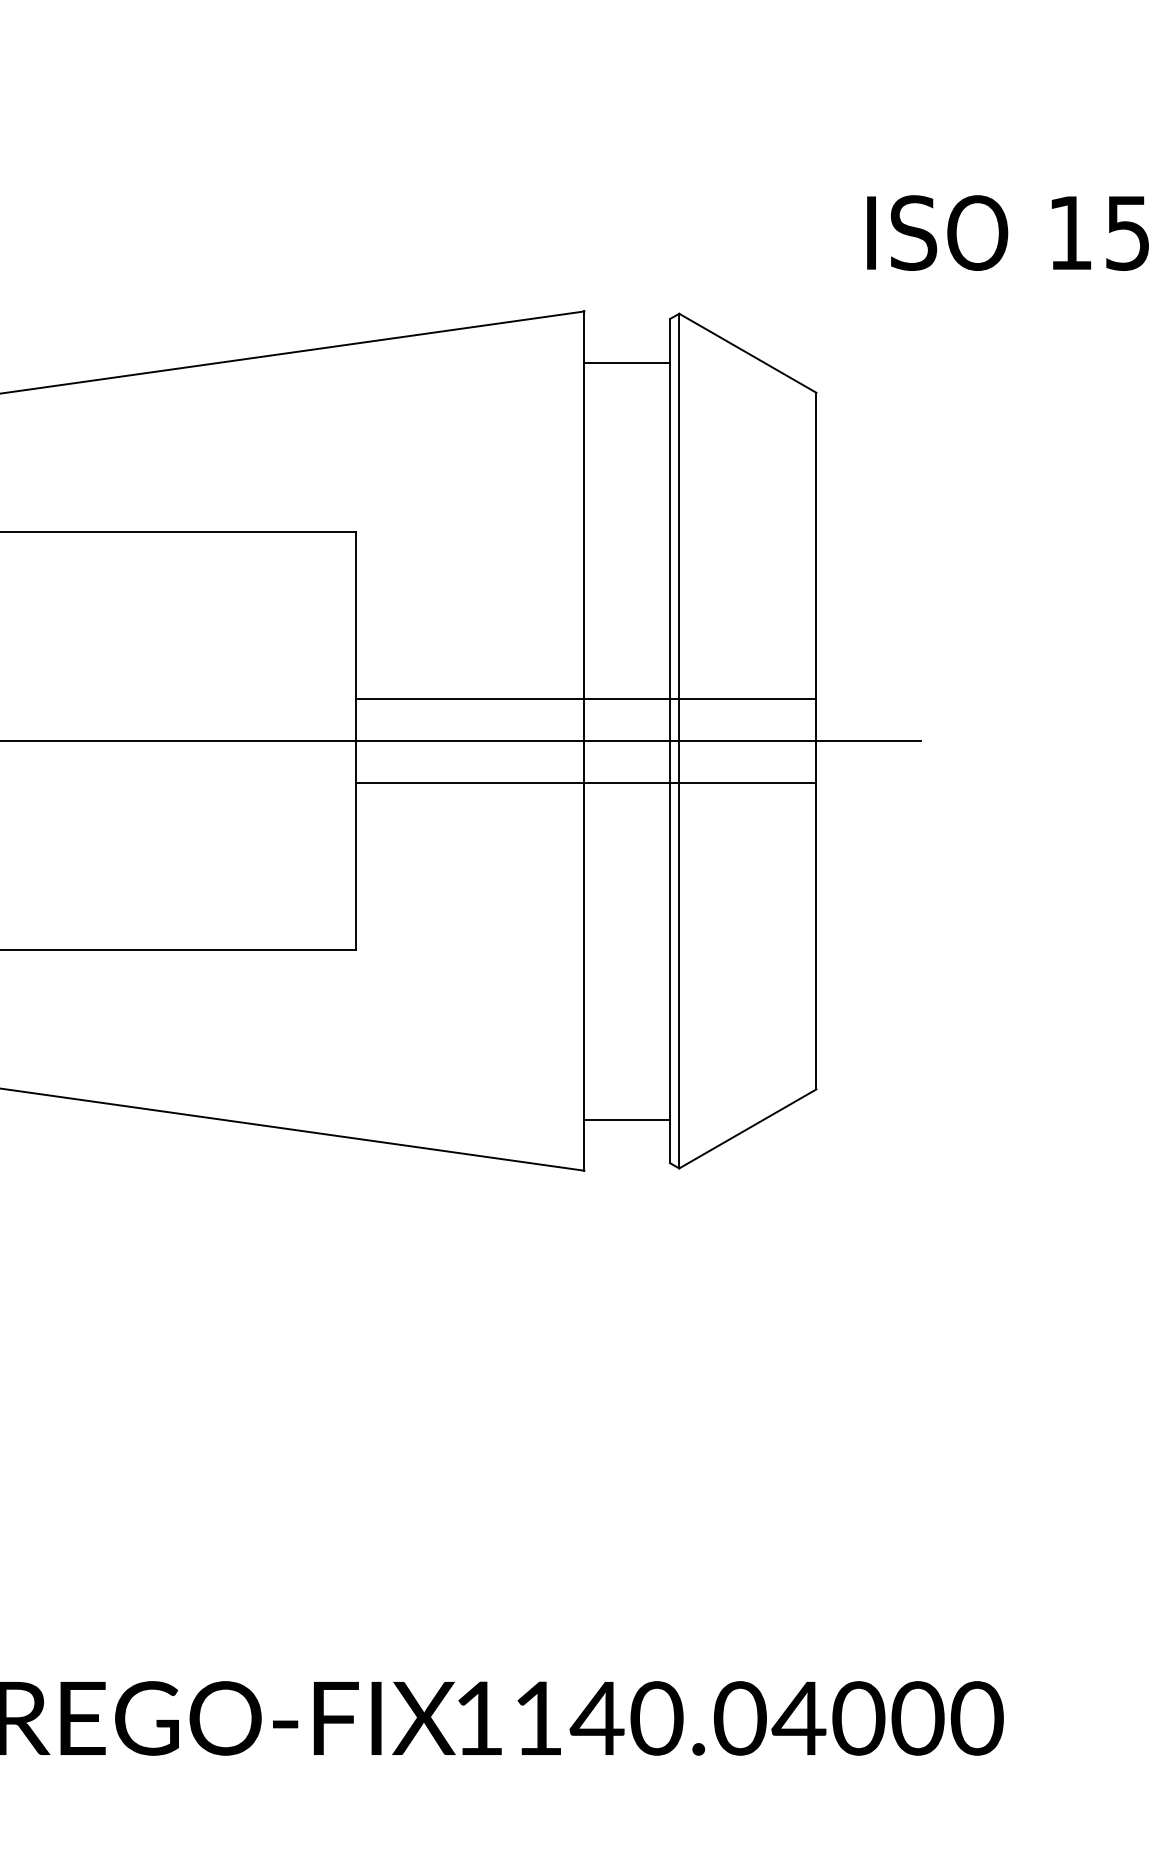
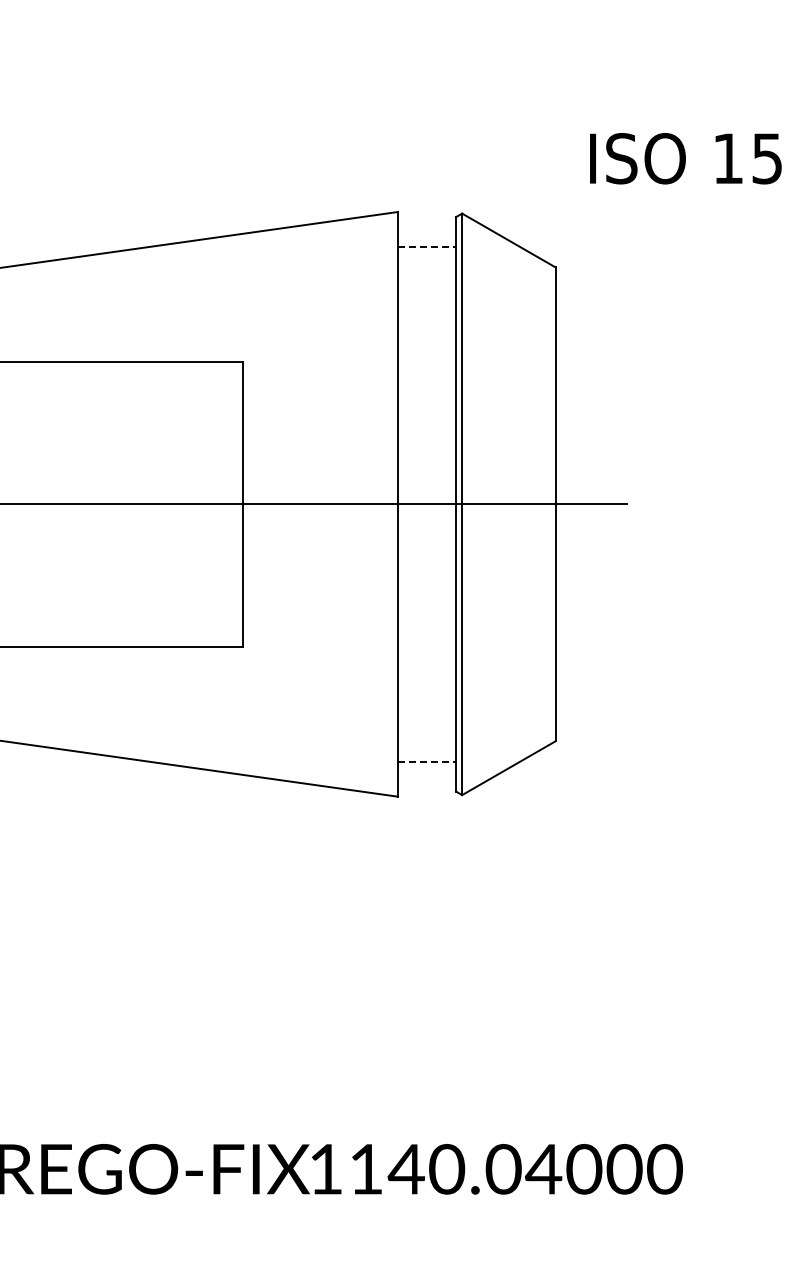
line: (628, 362) -> (427, 246), solid -> dashed
line: (585, 698) -> (398, 475), removed
line: (585, 782) -> (398, 532), removed
line: (628, 1119) -> (427, 761), solid -> dashed

